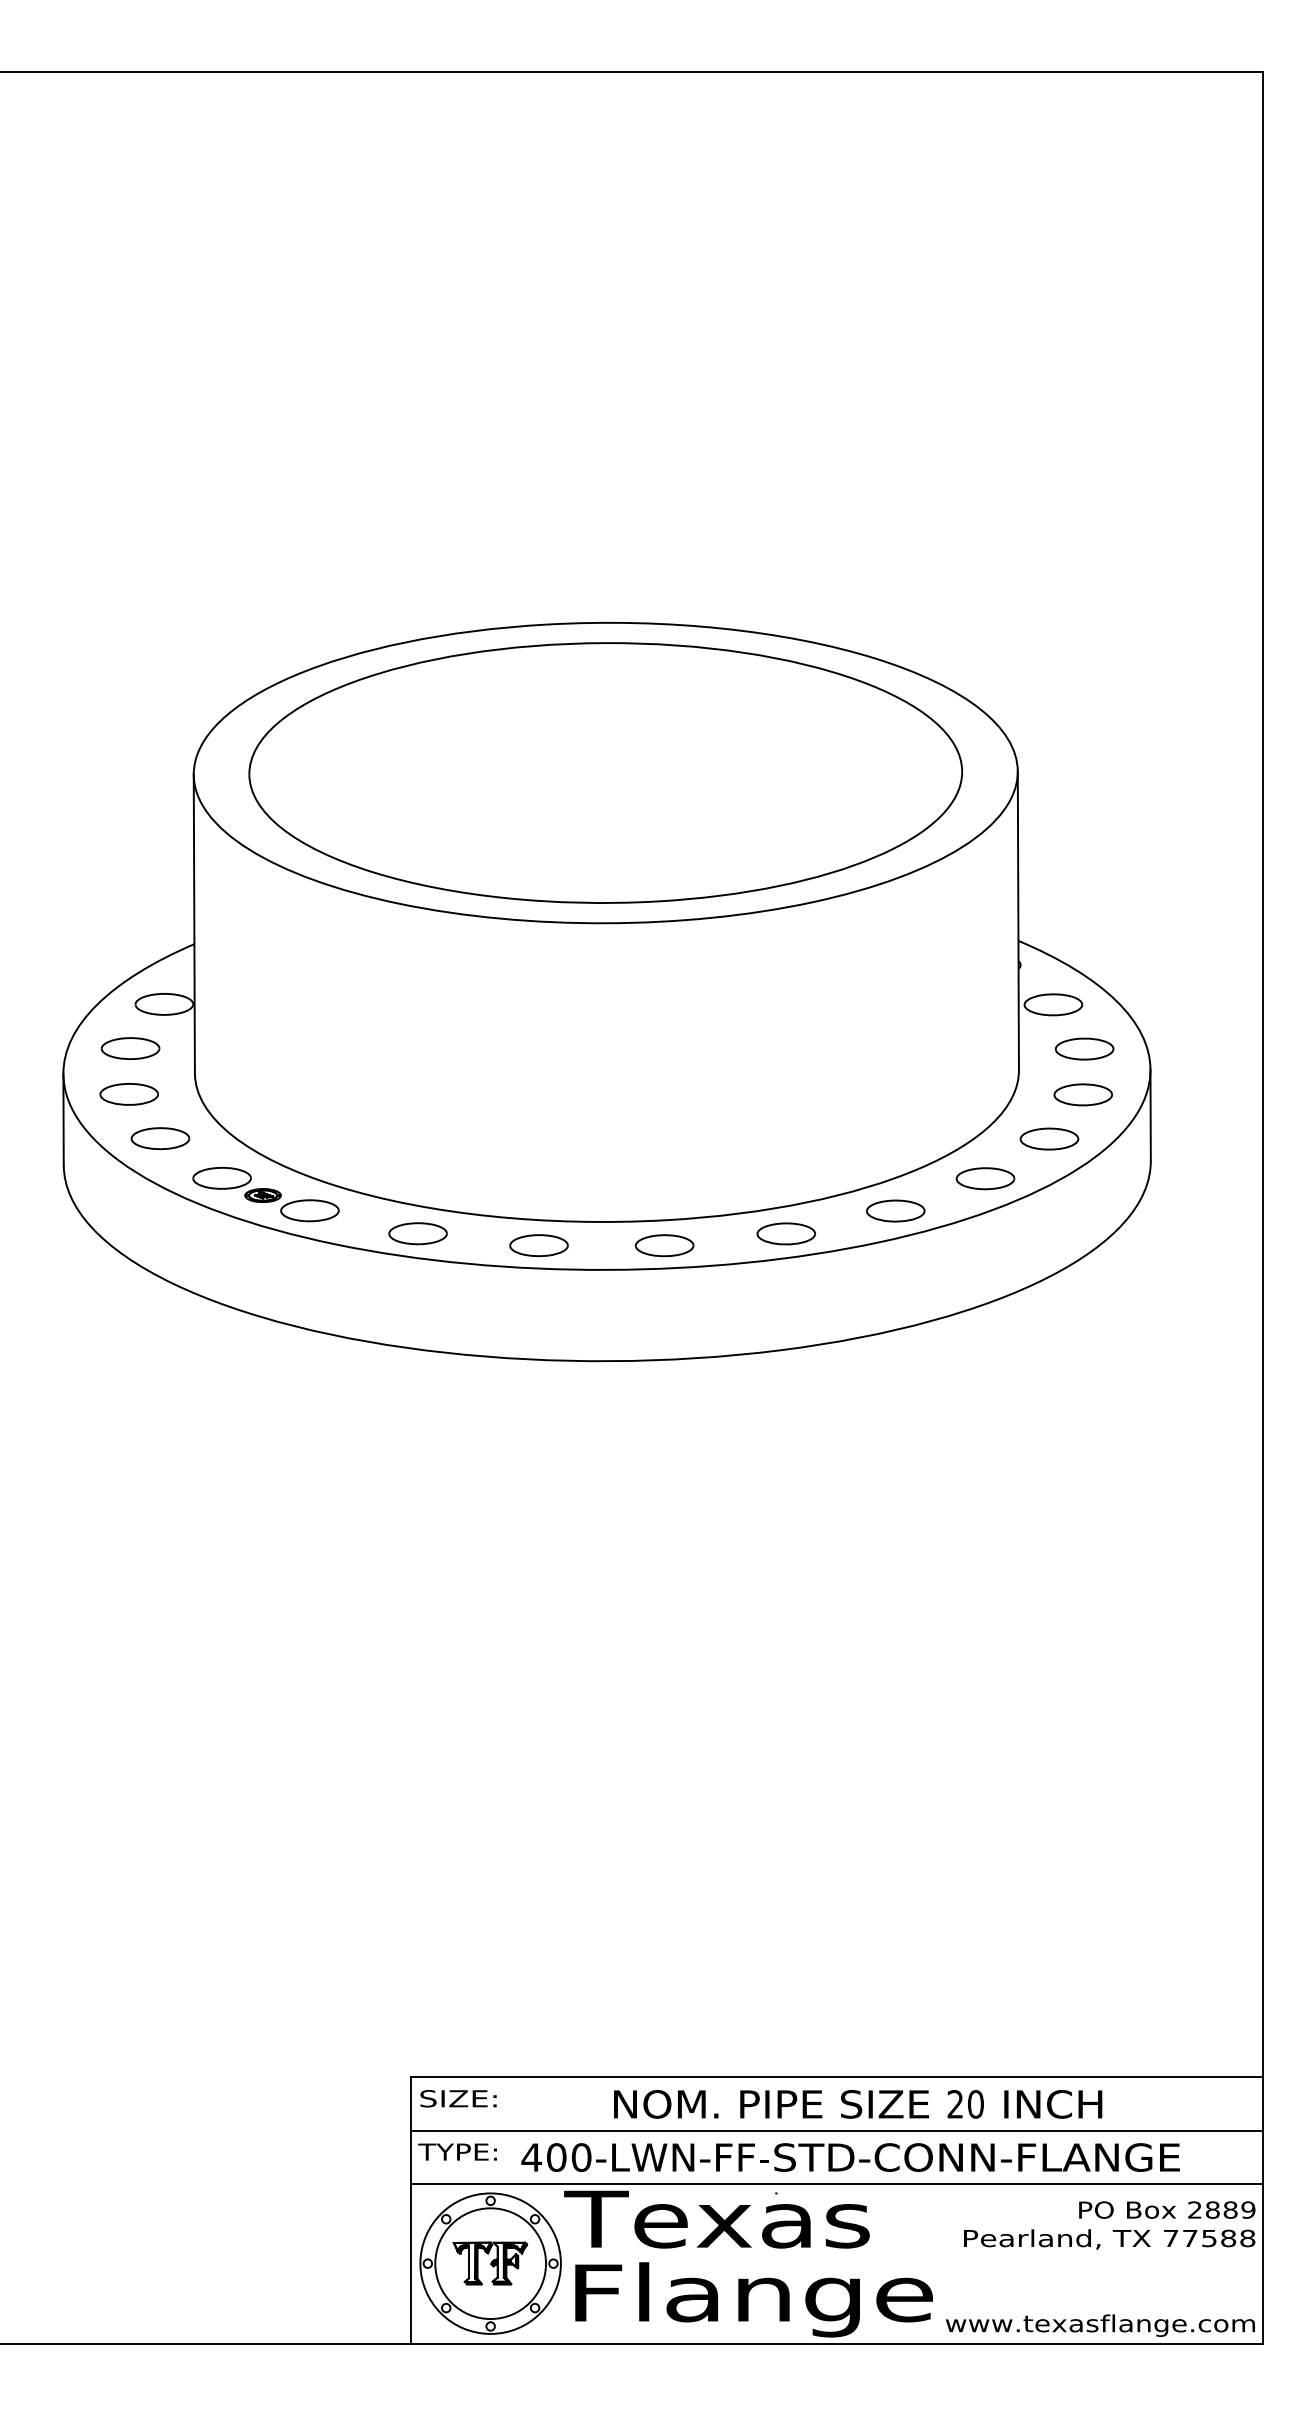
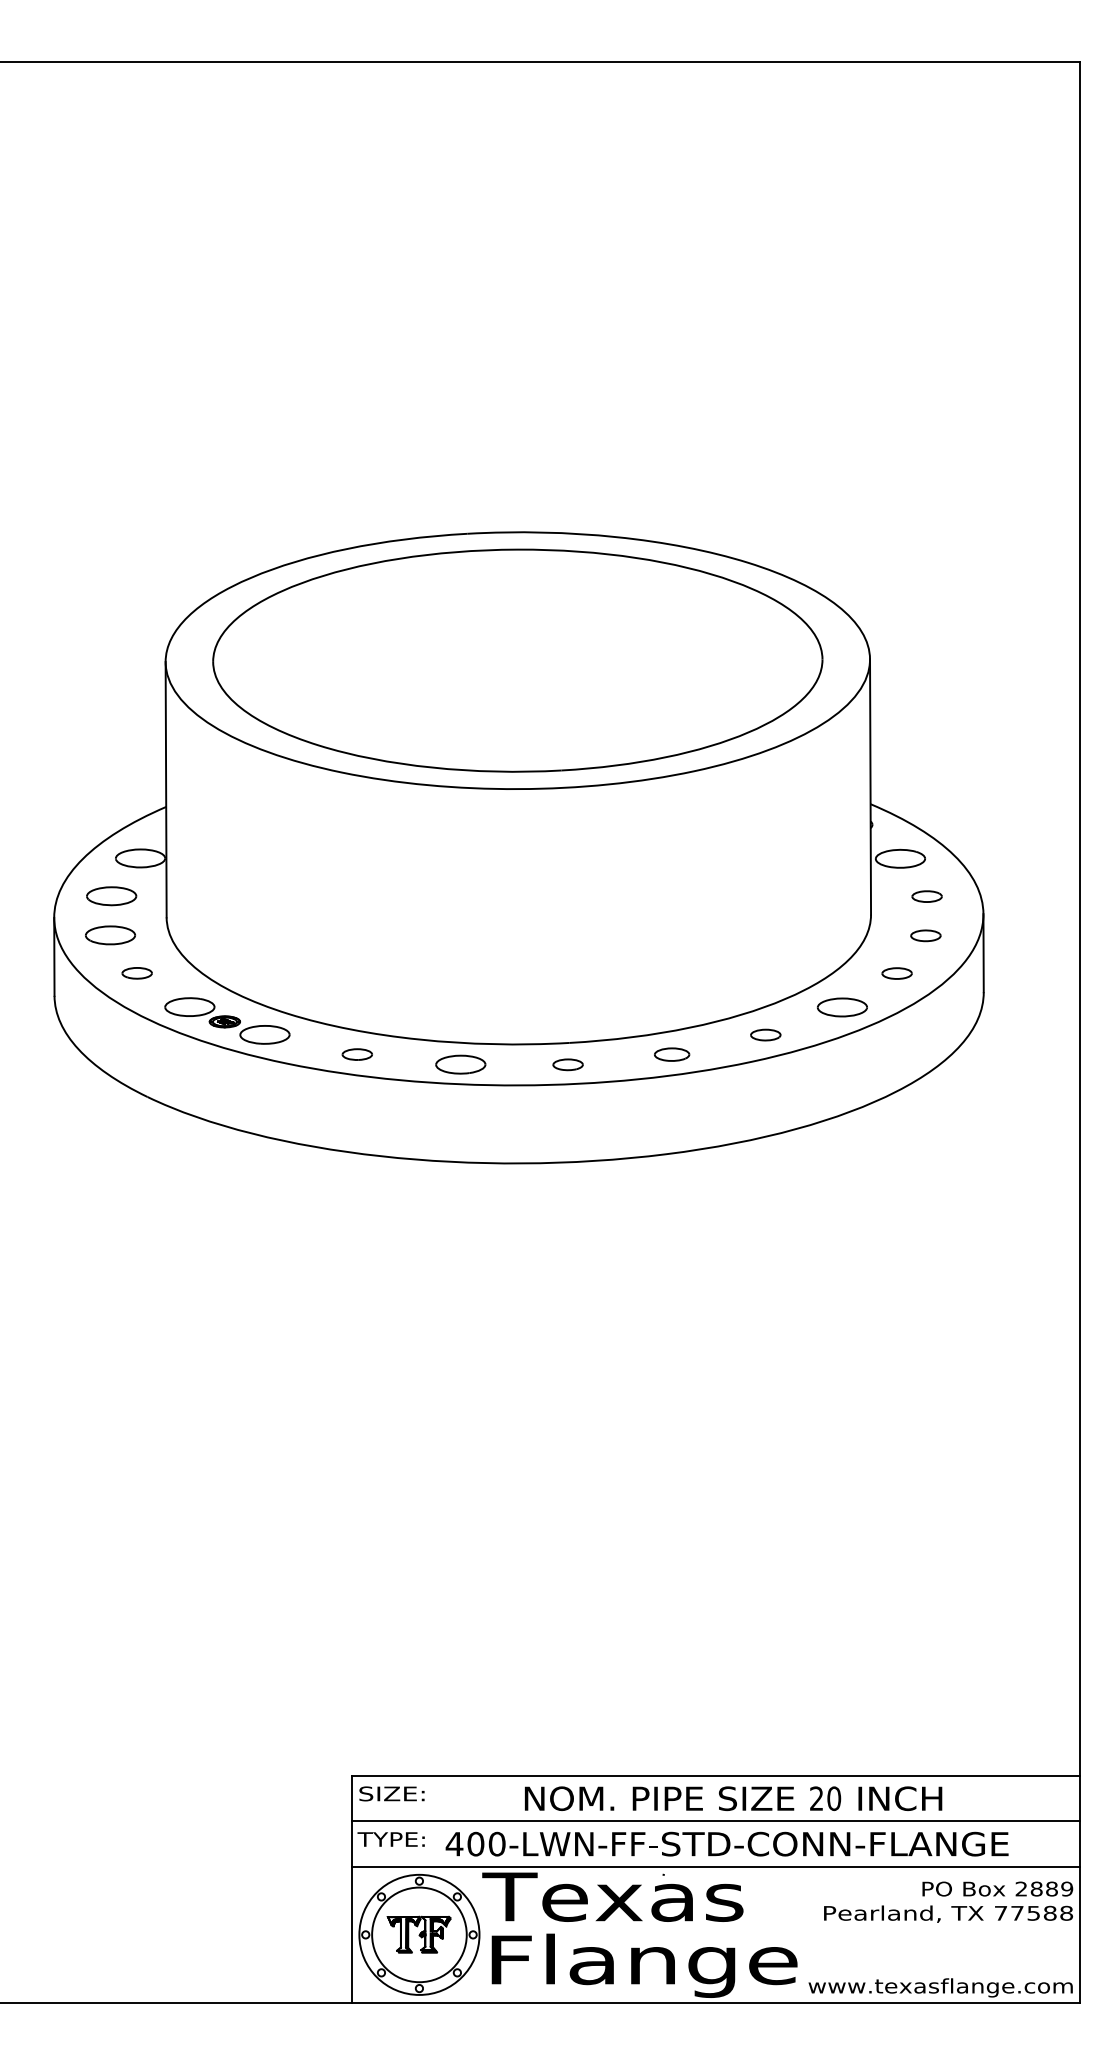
part: (1084, 1048) -> (927, 896), size x0.6
part: (1082, 1094) -> (925, 935), size x0.6
part: (160, 1138) -> (137, 973), size x0.6
part: (1049, 1138) -> (897, 973), size x0.6
part: (895, 1210) -> (765, 1034), size x0.6
part: (417, 1233) -> (356, 1054), size x0.6
part: (785, 1233) -> (671, 1054), size x0.7
part: (664, 1245) -> (568, 1064), size x0.6

